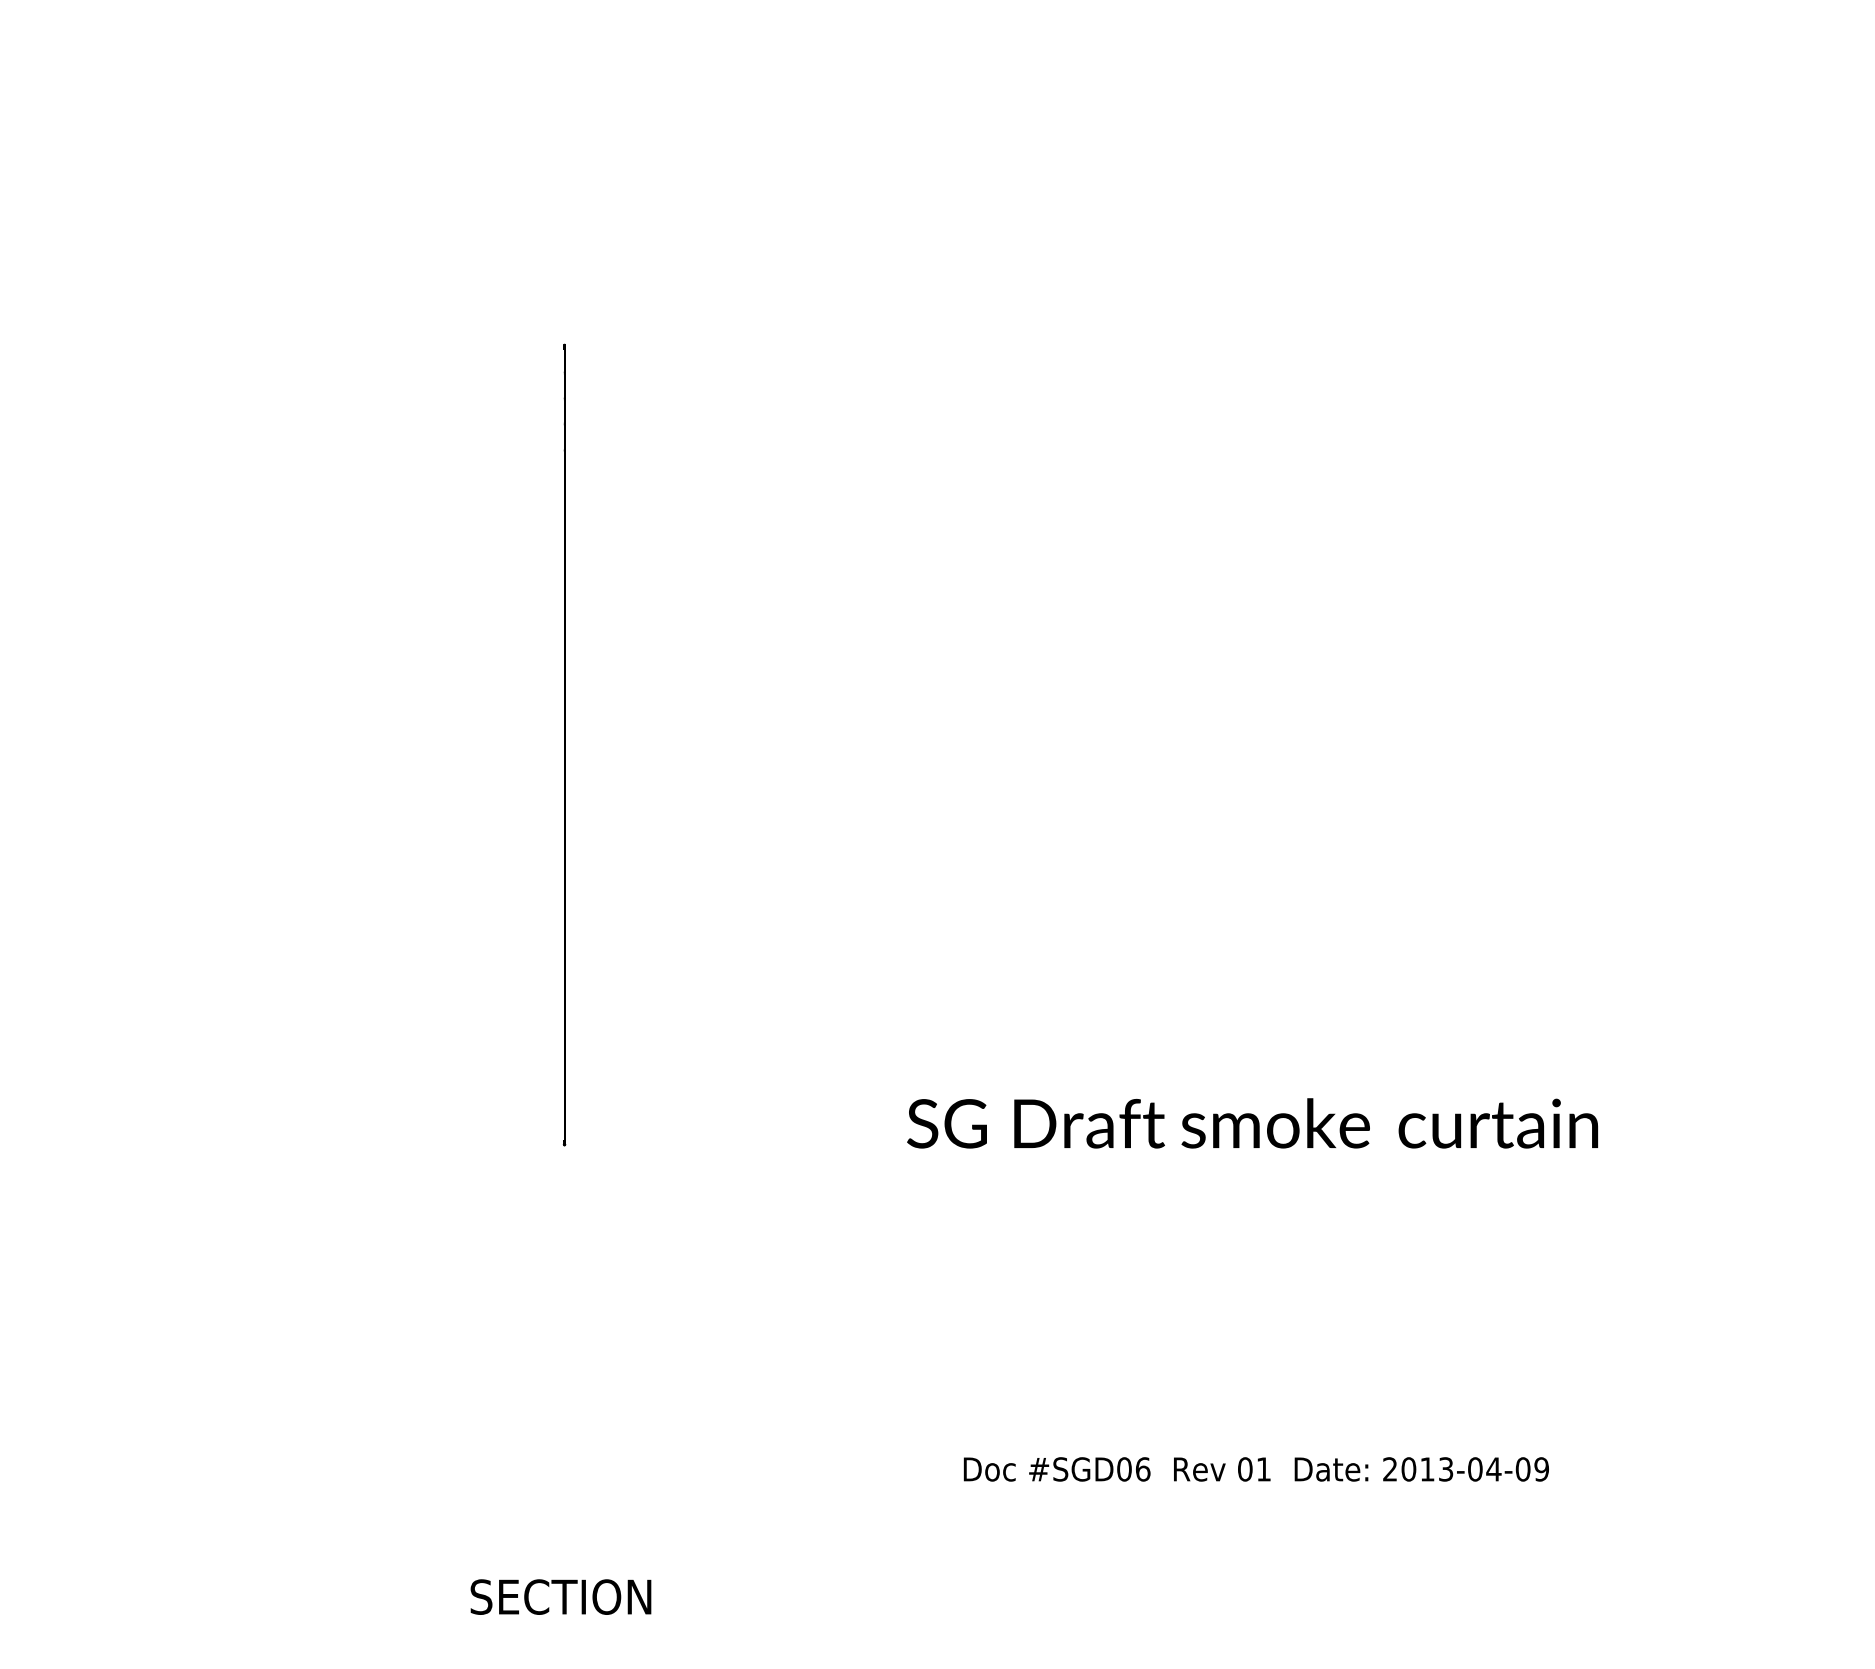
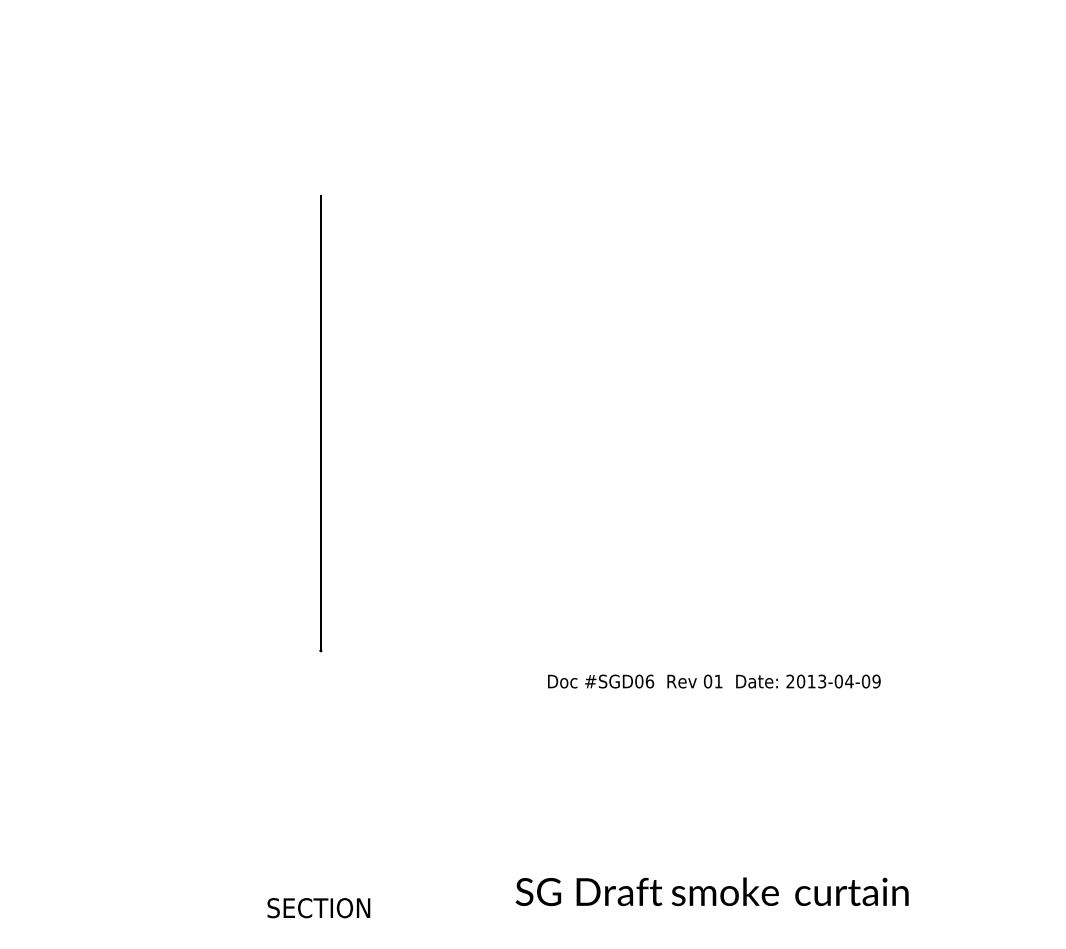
text: (1251, 1122) -> (711, 891), moved
text: (1256, 1469) -> (714, 681), moved

